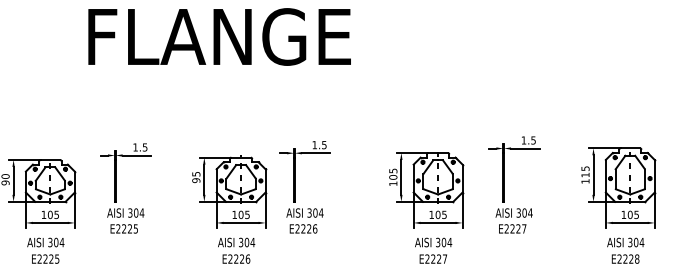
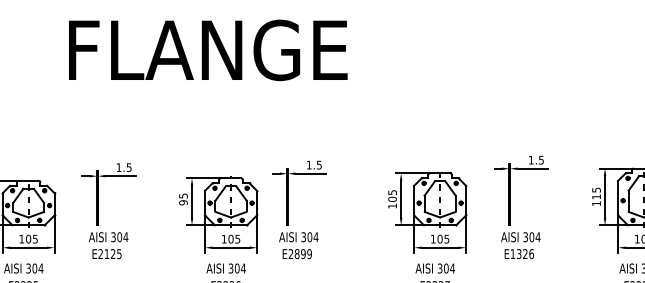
text: (124, 228) -> (107, 253), E2225 -> E2125
text: (309, 228) -> (303, 253), E2226 -> E2899
text: (515, 228) -> (522, 253), E2227 -> E1326

